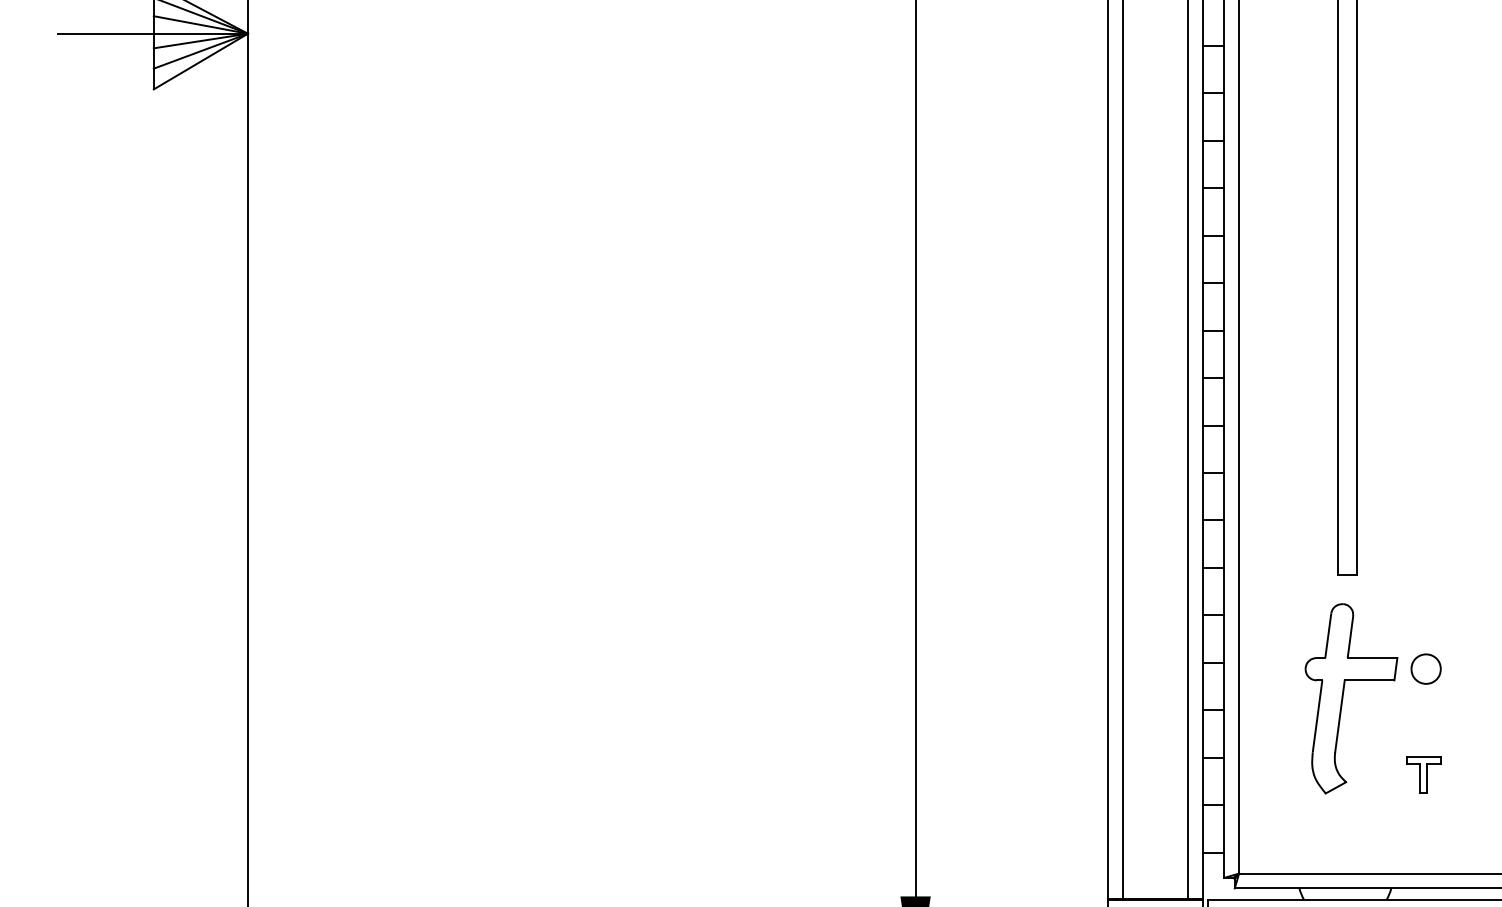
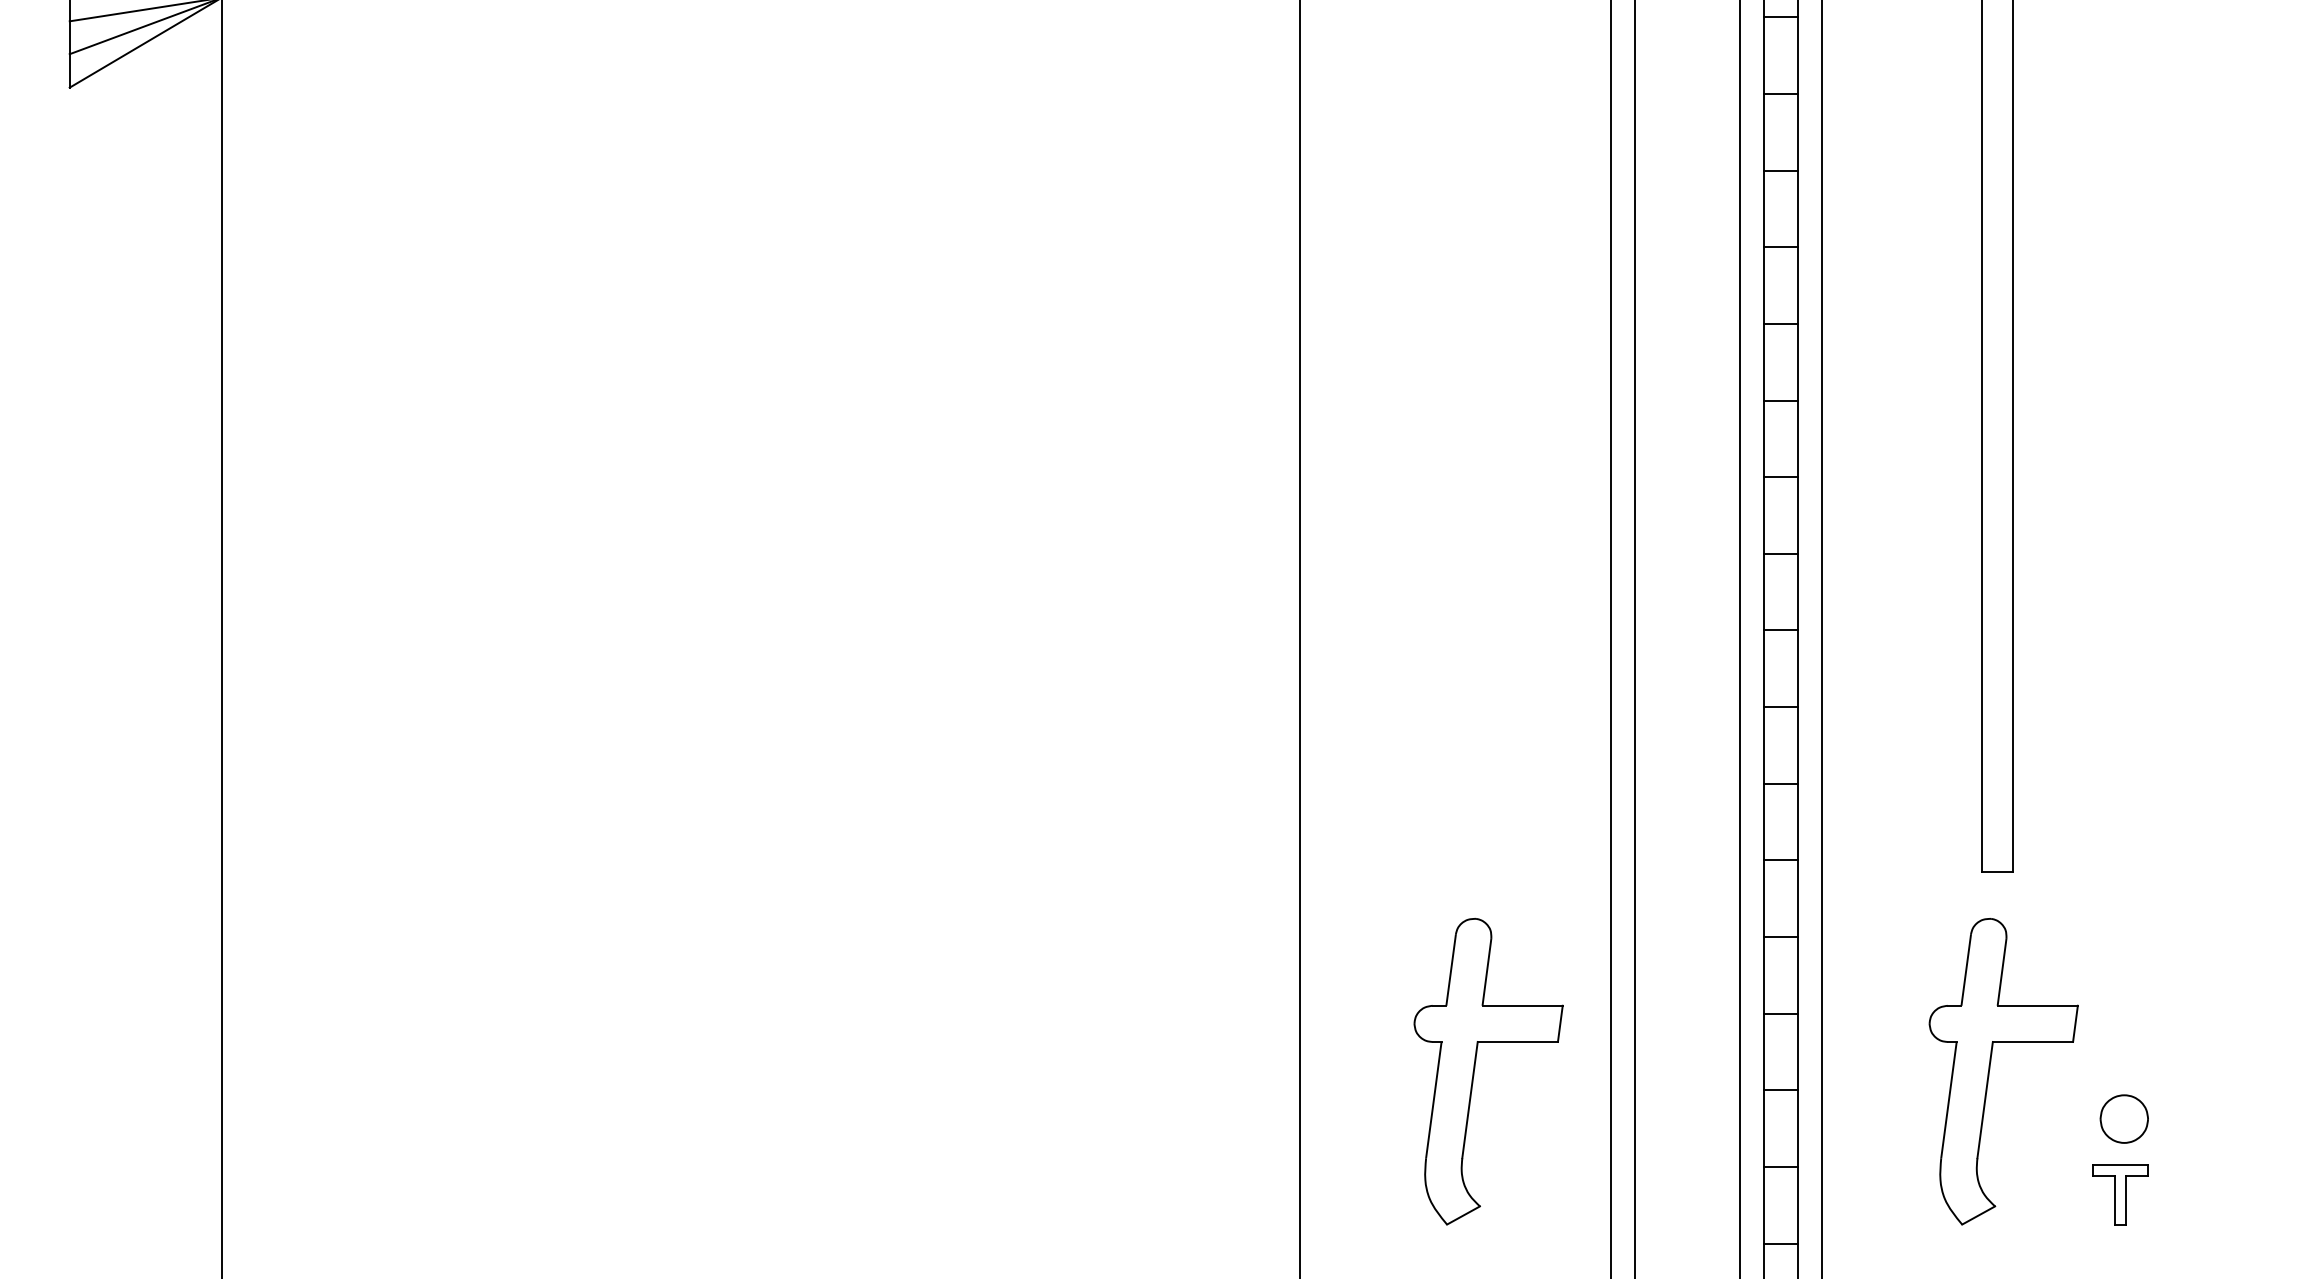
part: (1425, 668) -> (2123, 1118), moved
part: (1024, 698) -> (1475, 1071), added

